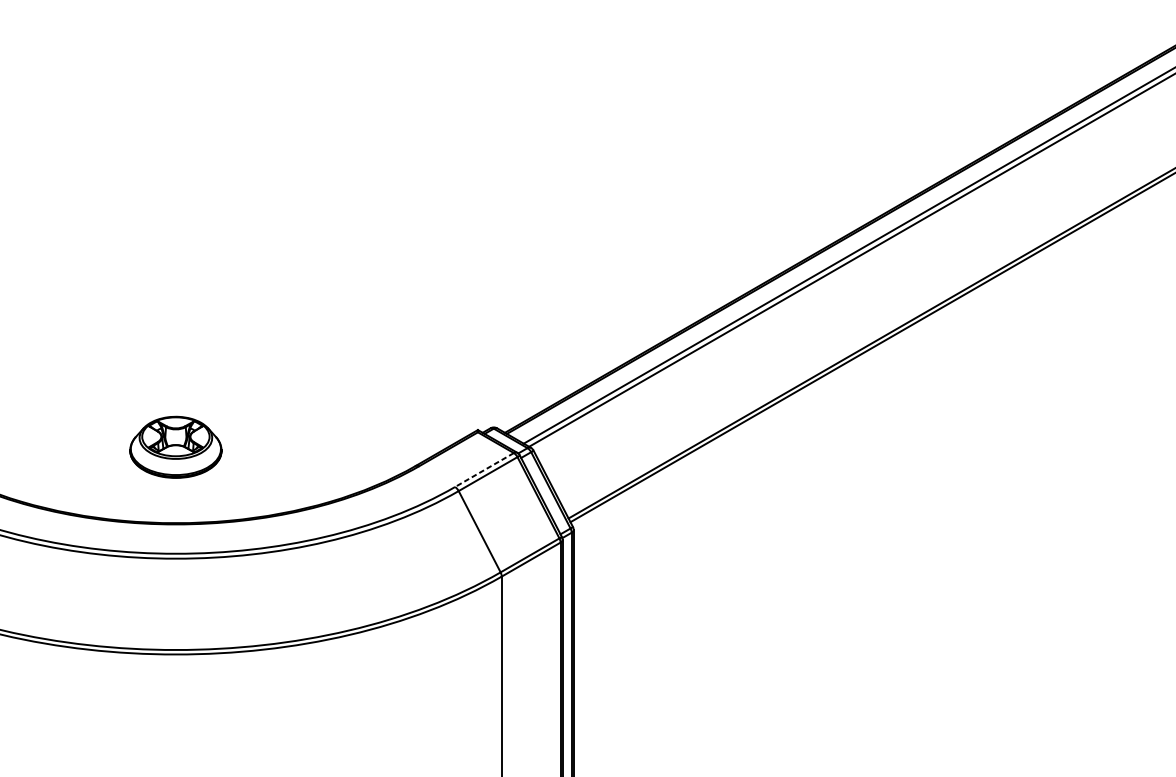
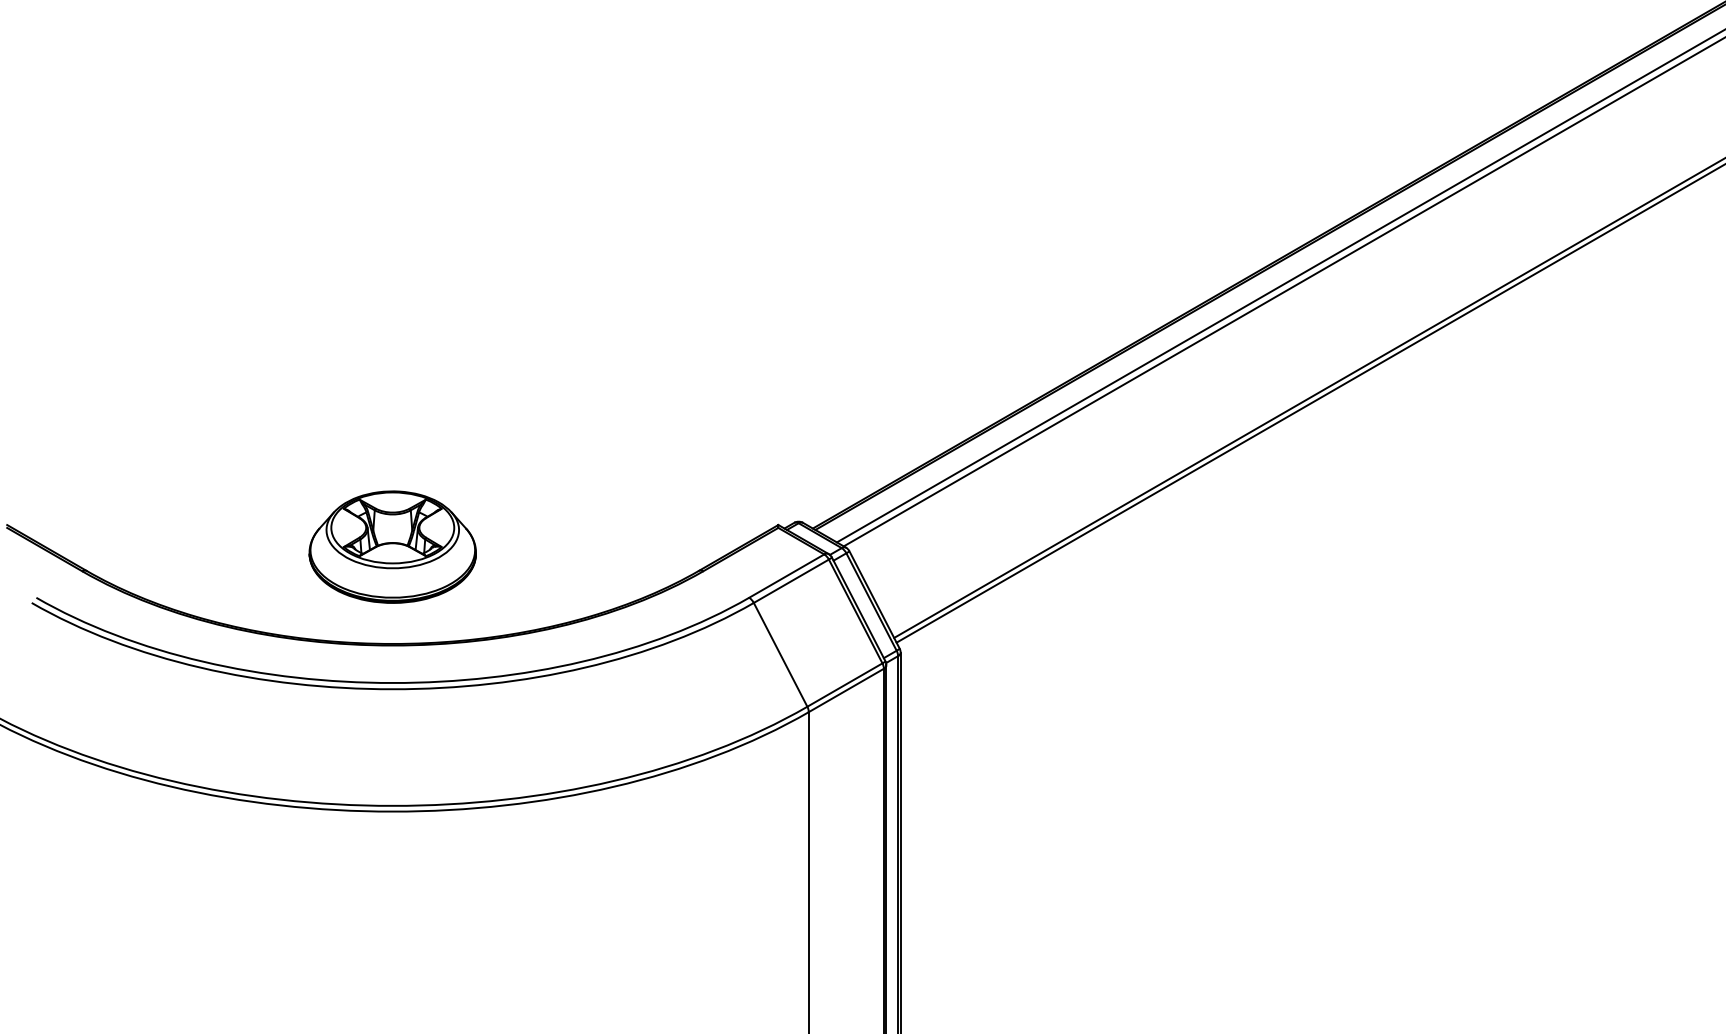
part: (175, 446) -> (392, 546), size x1.43
line: (484, 470) -> (786, 576), dashed -> solid

